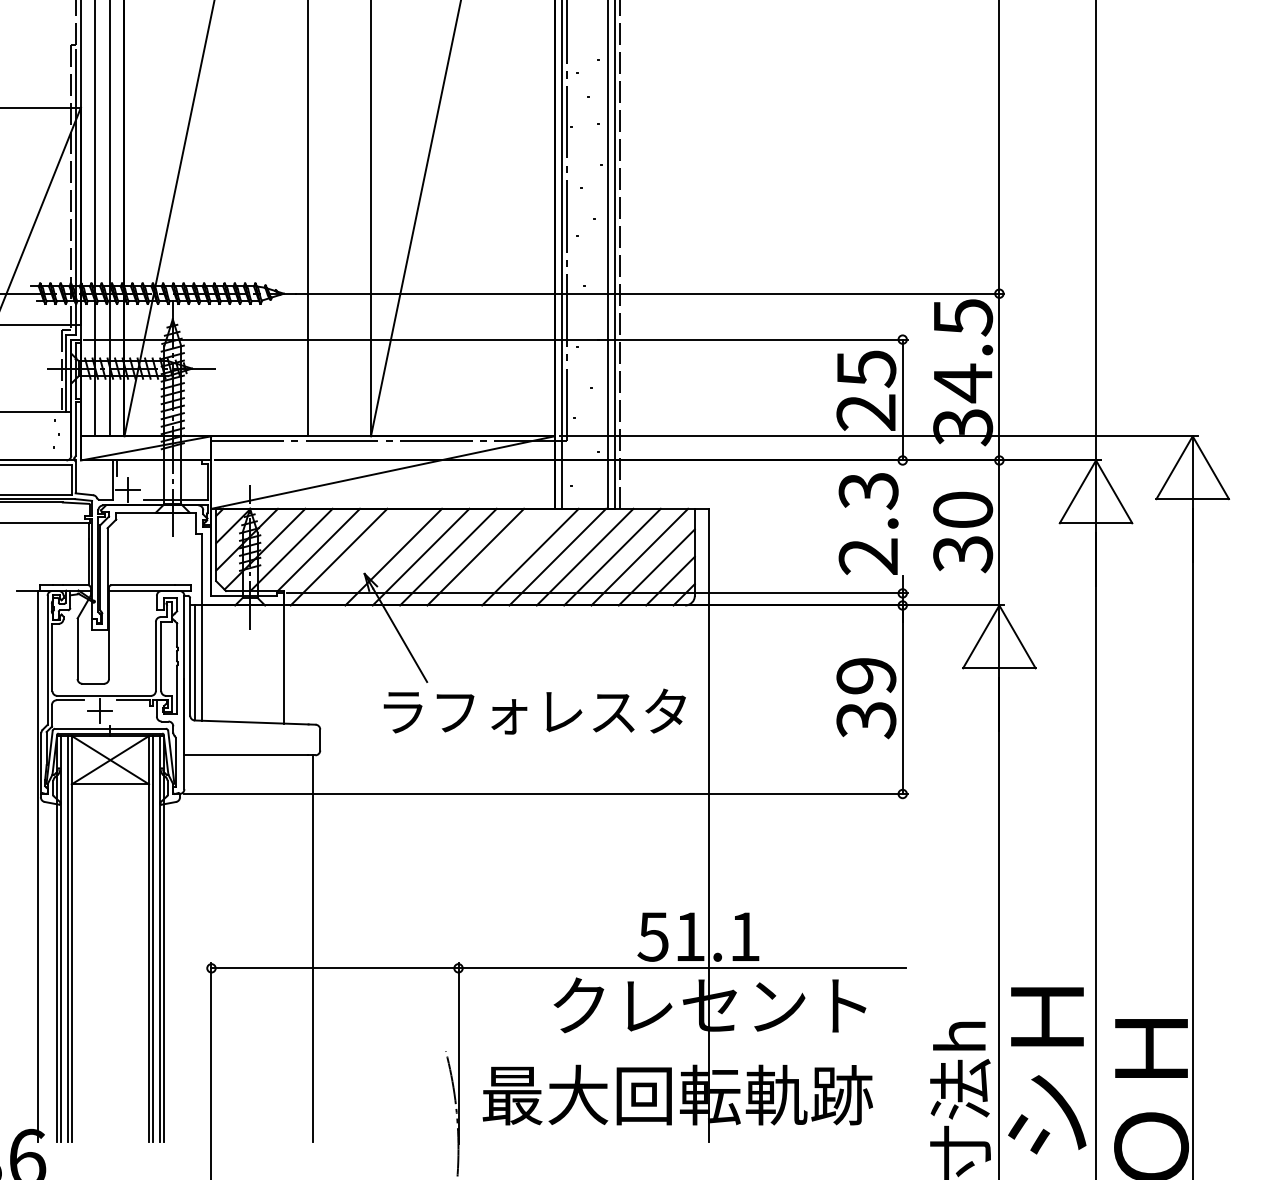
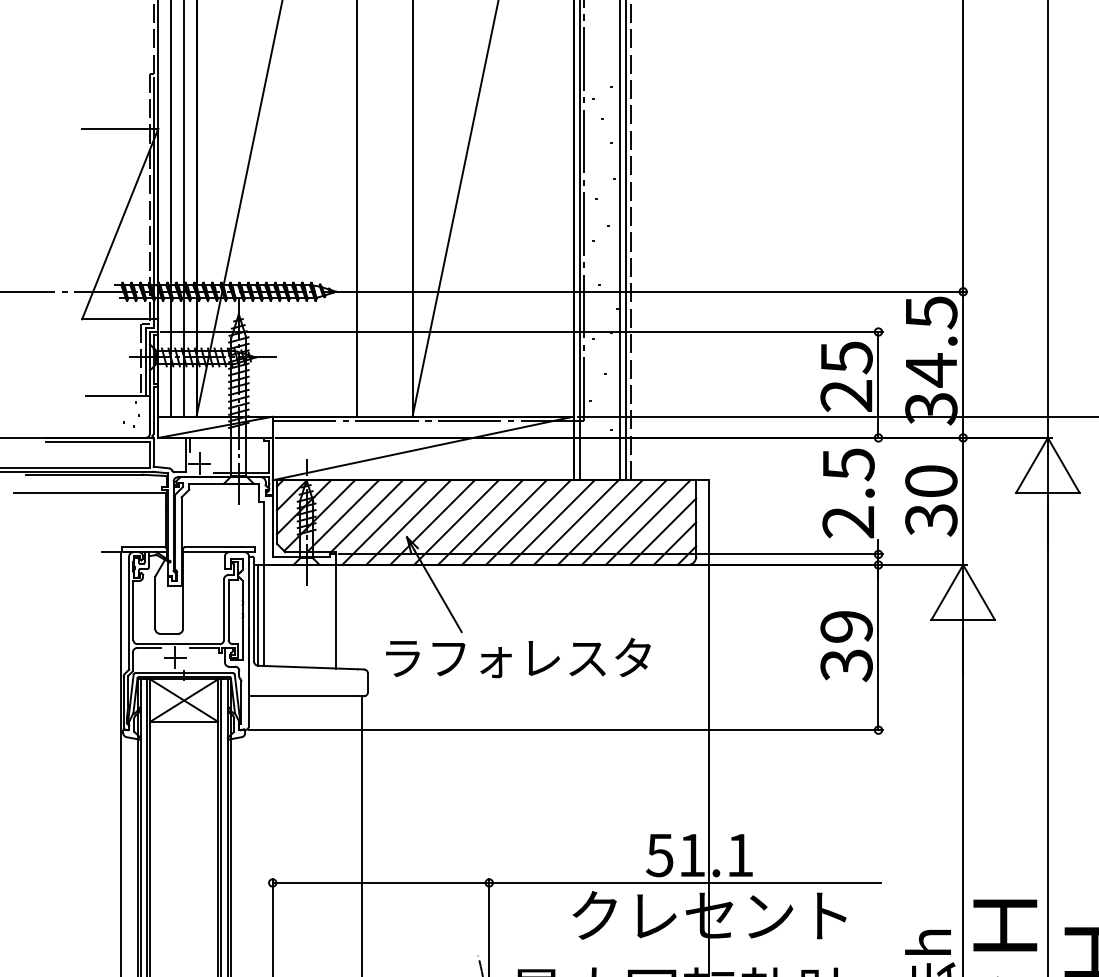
text: (868, 491) -> (848, 465), 2.3 -> 2.5
line: (366, 556) -> (408, 522), added
line: (502, 556) -> (527, 522), added
text: (534, 711) -> (518, 657), moved

